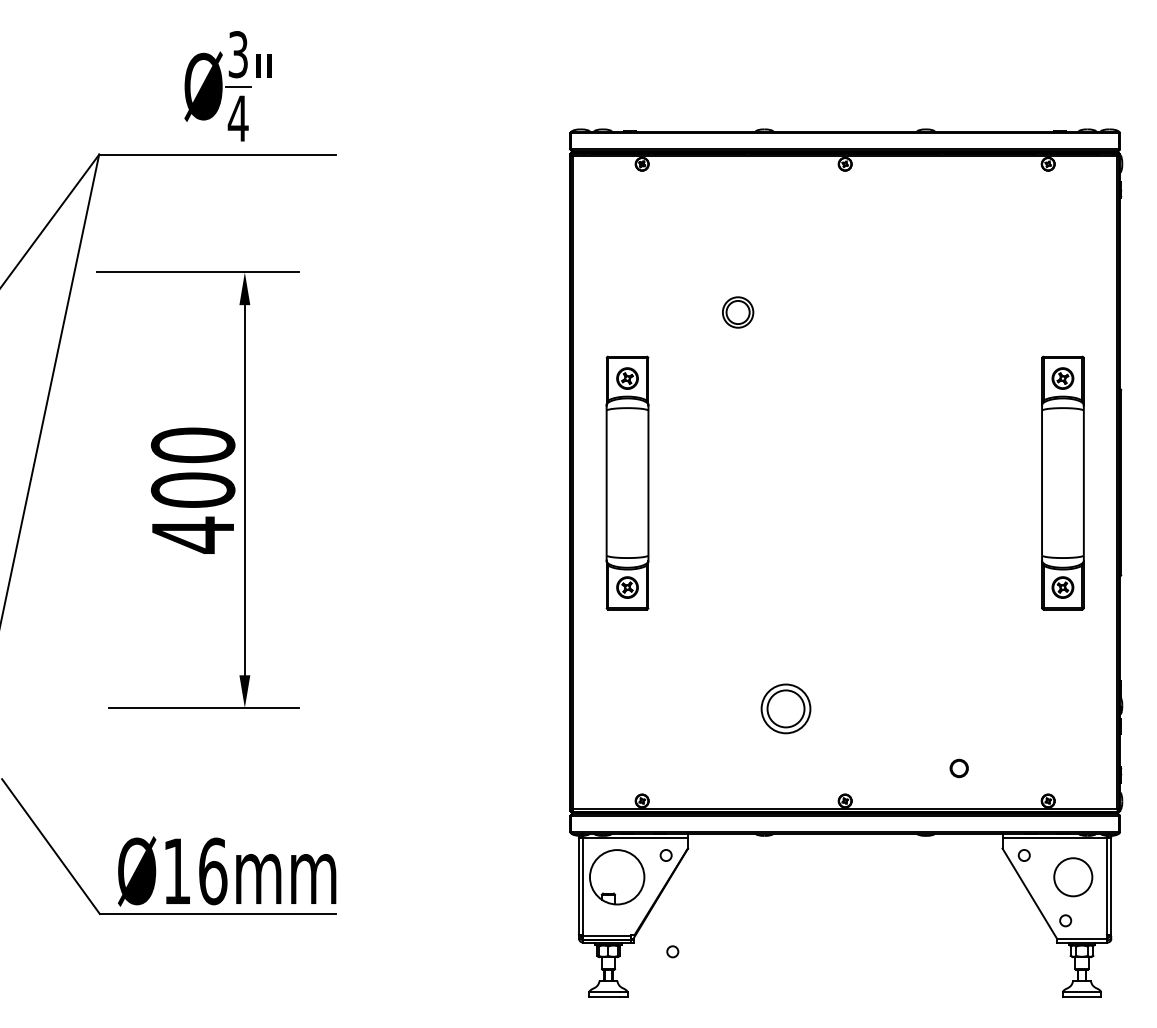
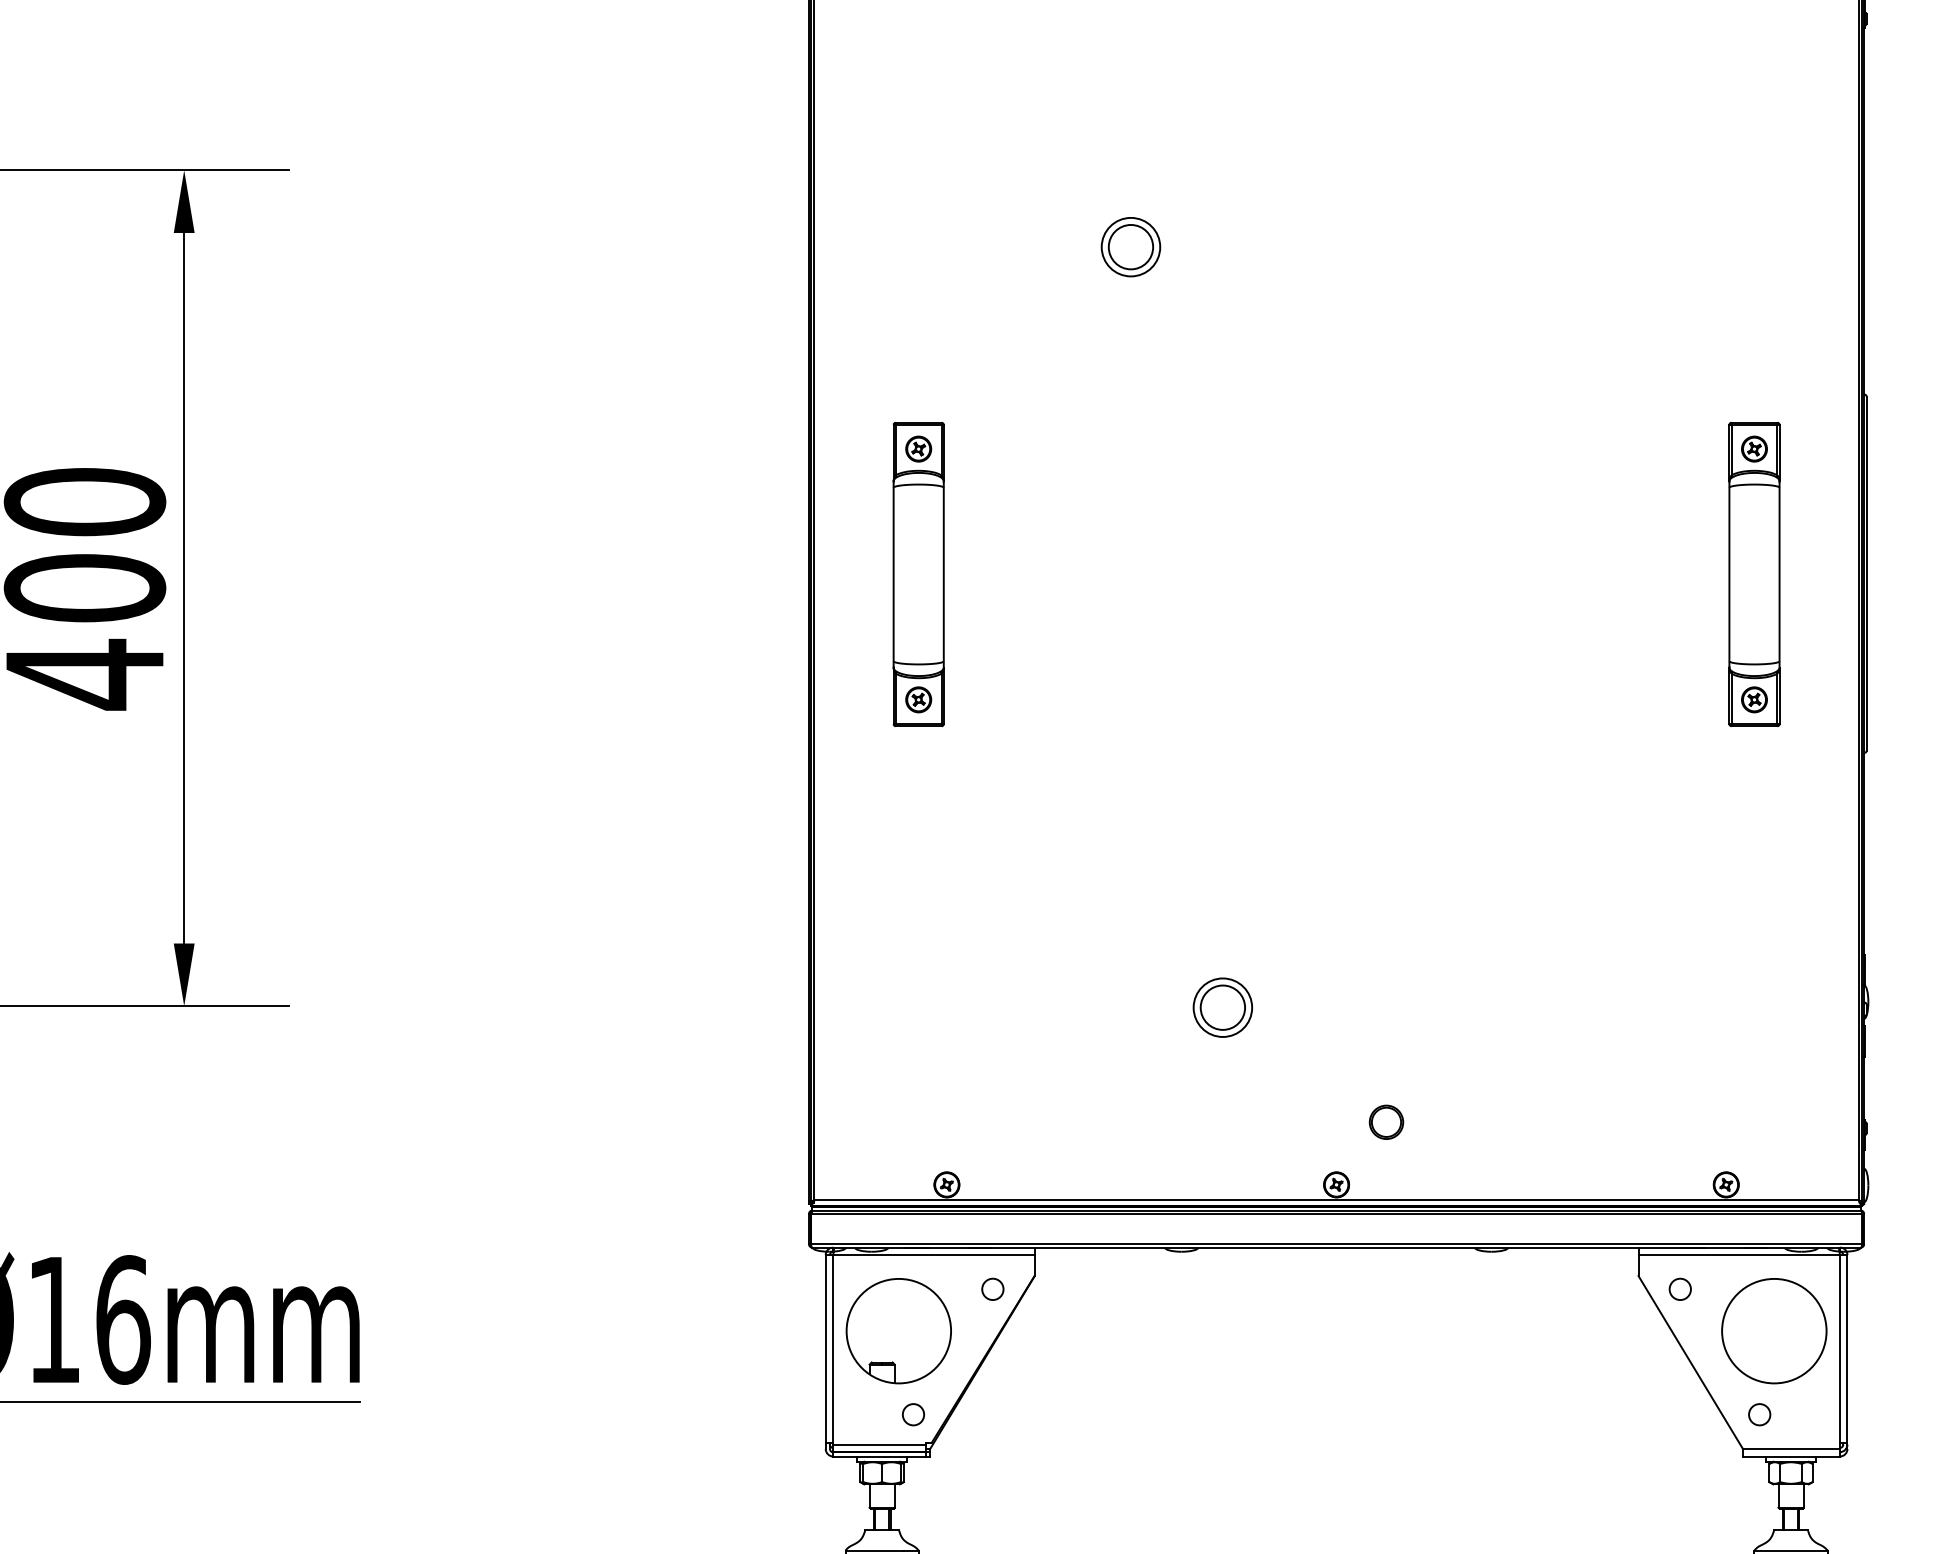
part: (627, 482) -> (918, 573), size x0.62
part: (1062, 482) -> (1753, 573), size x0.62
part: (785, 708) -> (1221, 1007), size x0.62
part: (958, 768) -> (1385, 1122), moved
circle: (1073, 877) -> (1774, 1331), size x1.43
circle: (672, 951) -> (912, 1414), moved

